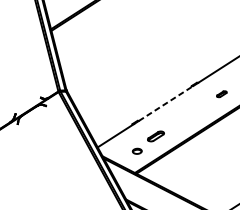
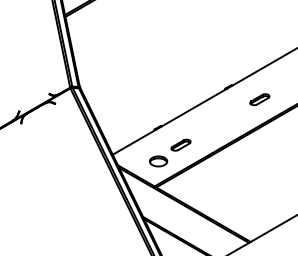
part: (221, 93) -> (259, 99), size x1.67
line: (166, 103) -> (194, 107), dashed -> solid
part: (137, 151) -> (158, 161), size x1.67

